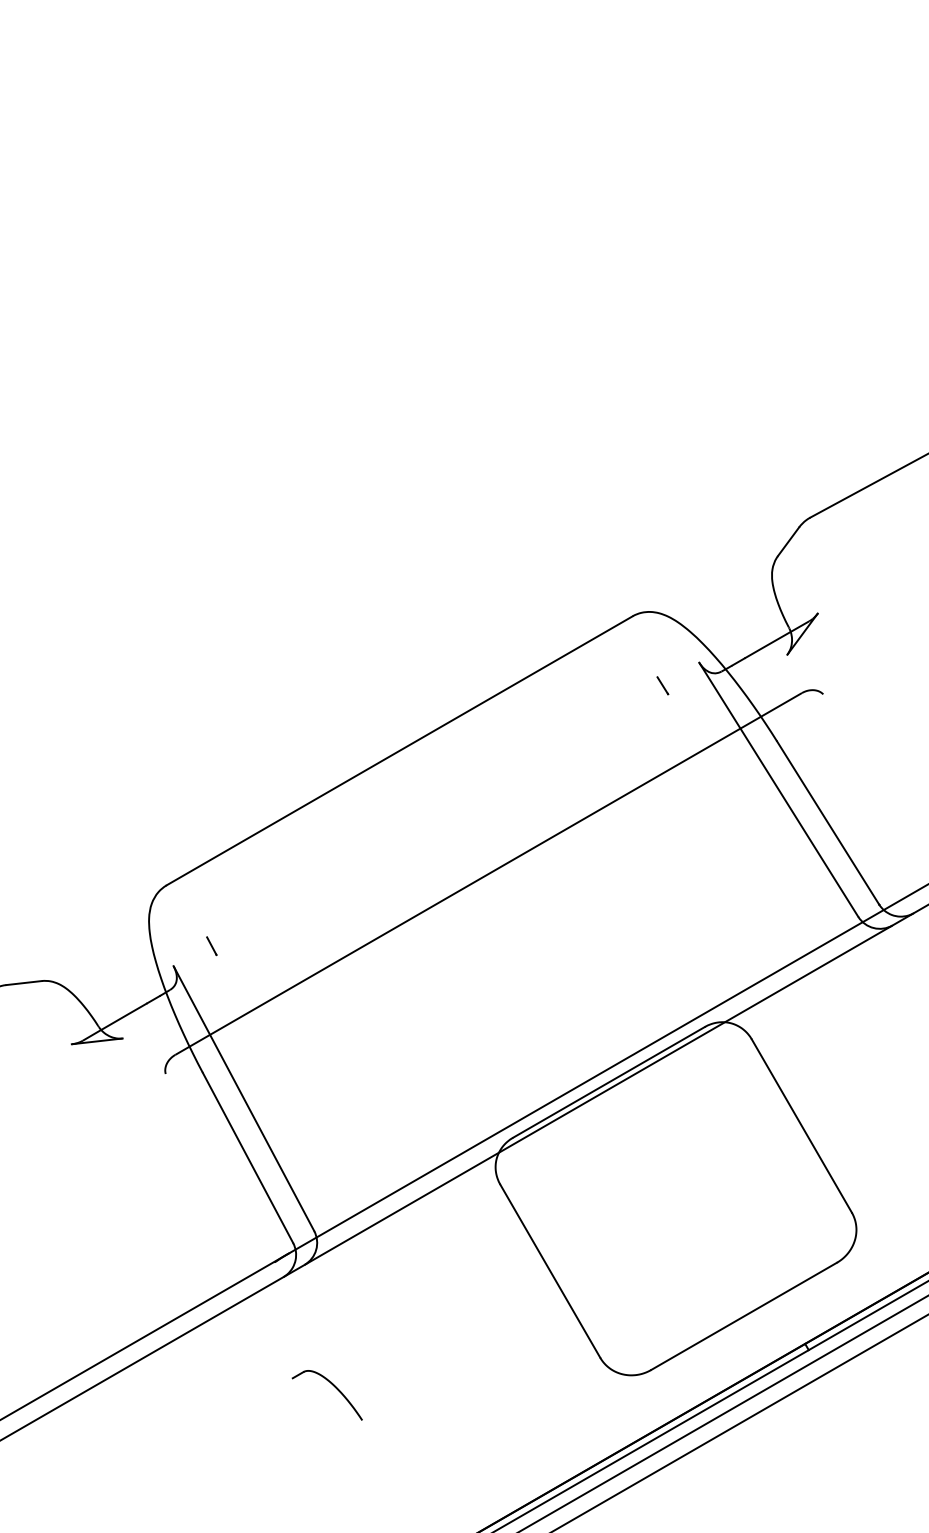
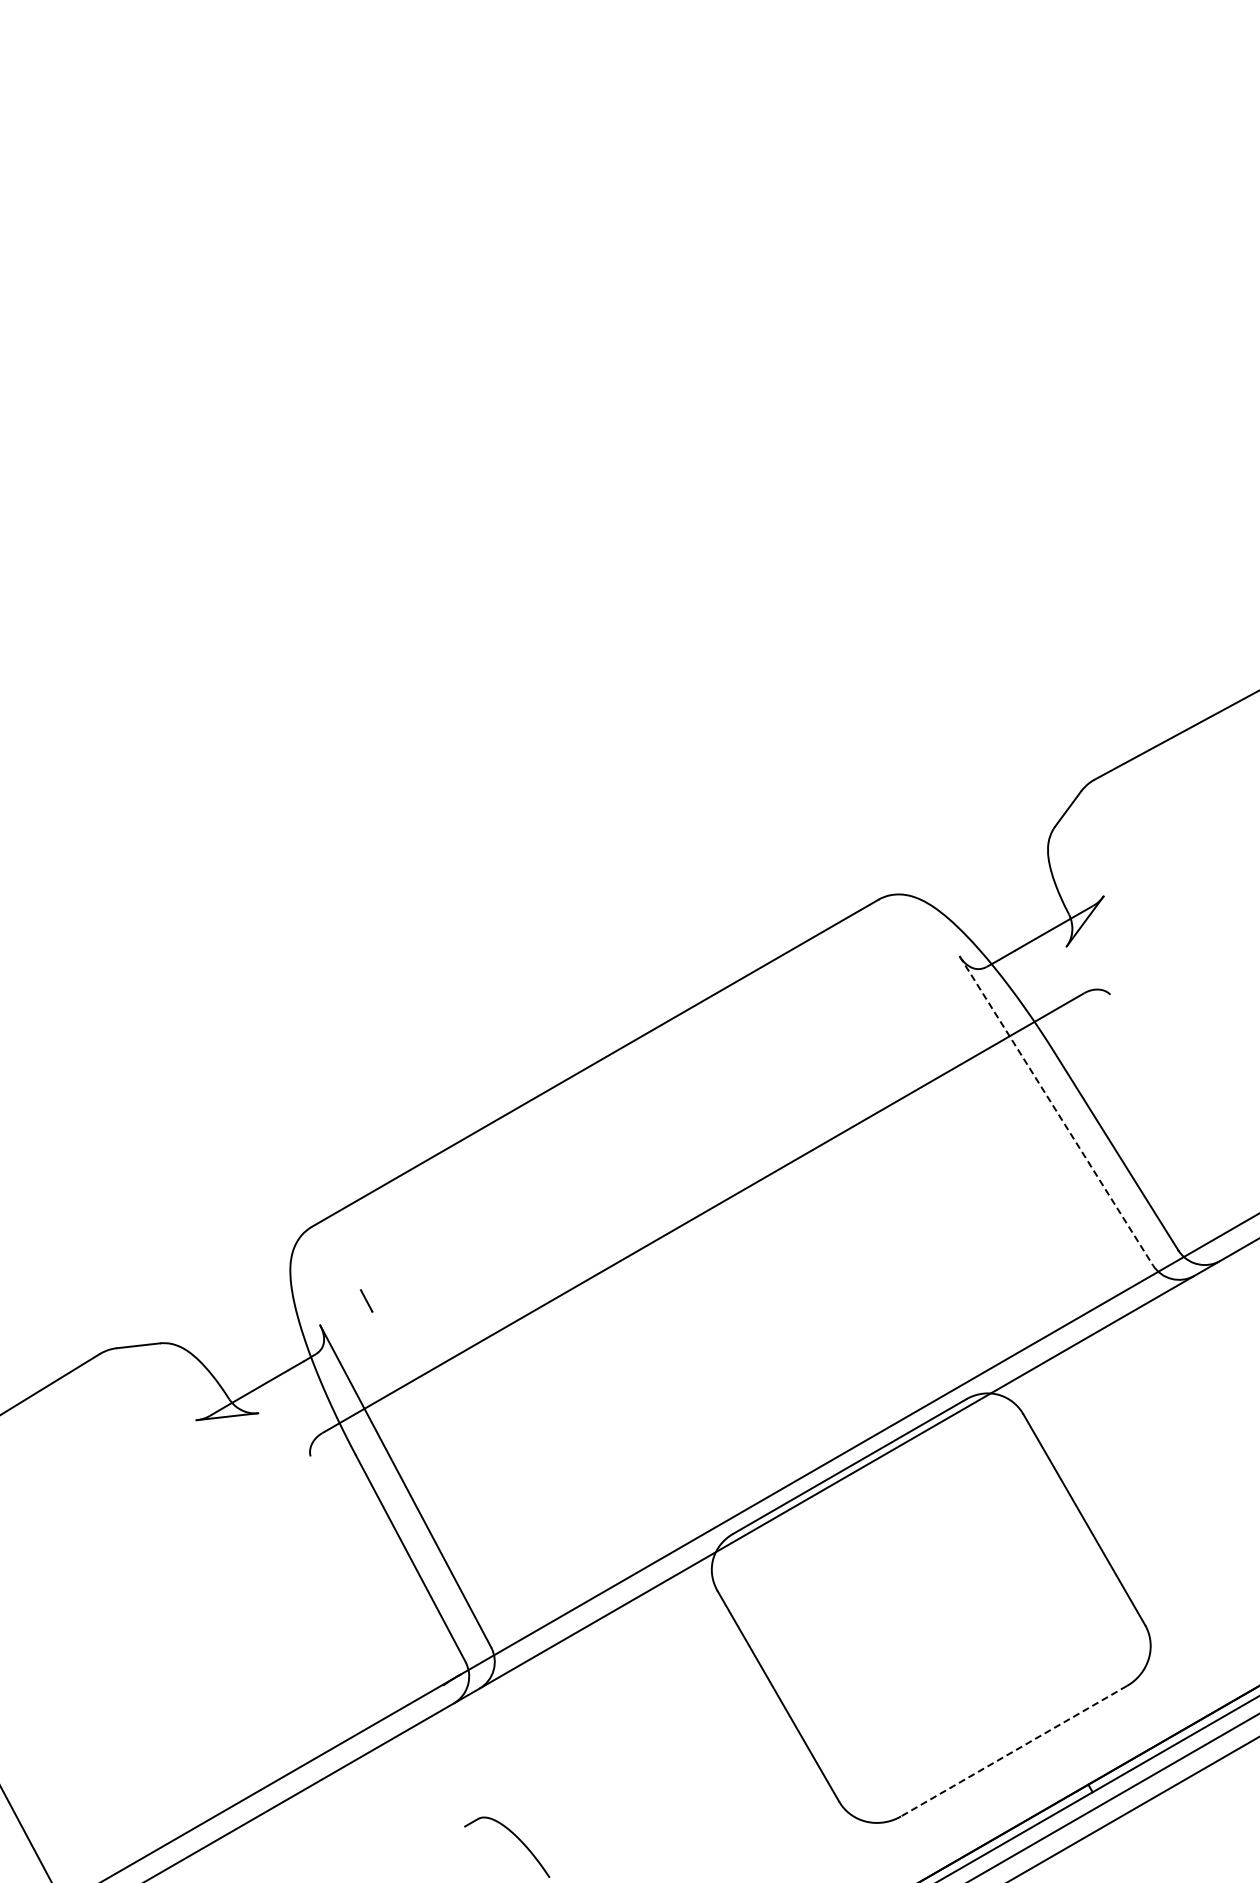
line: (662, 685) -> (914, 984), removed
line: (779, 790) -> (1056, 1111), solid -> dashed
line: (743, 1316) -> (1013, 1751), solid -> dashed

